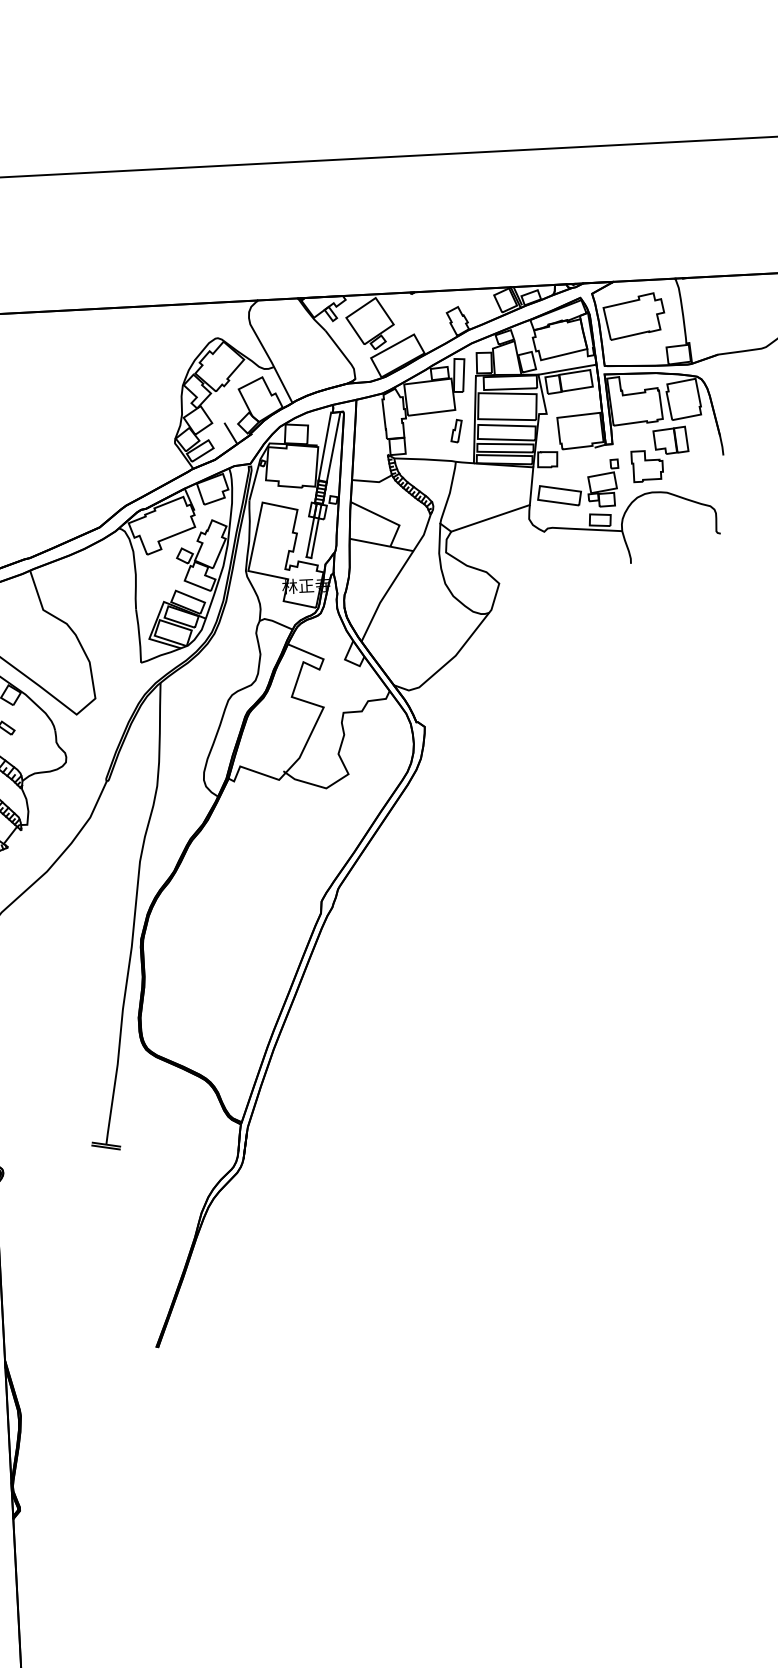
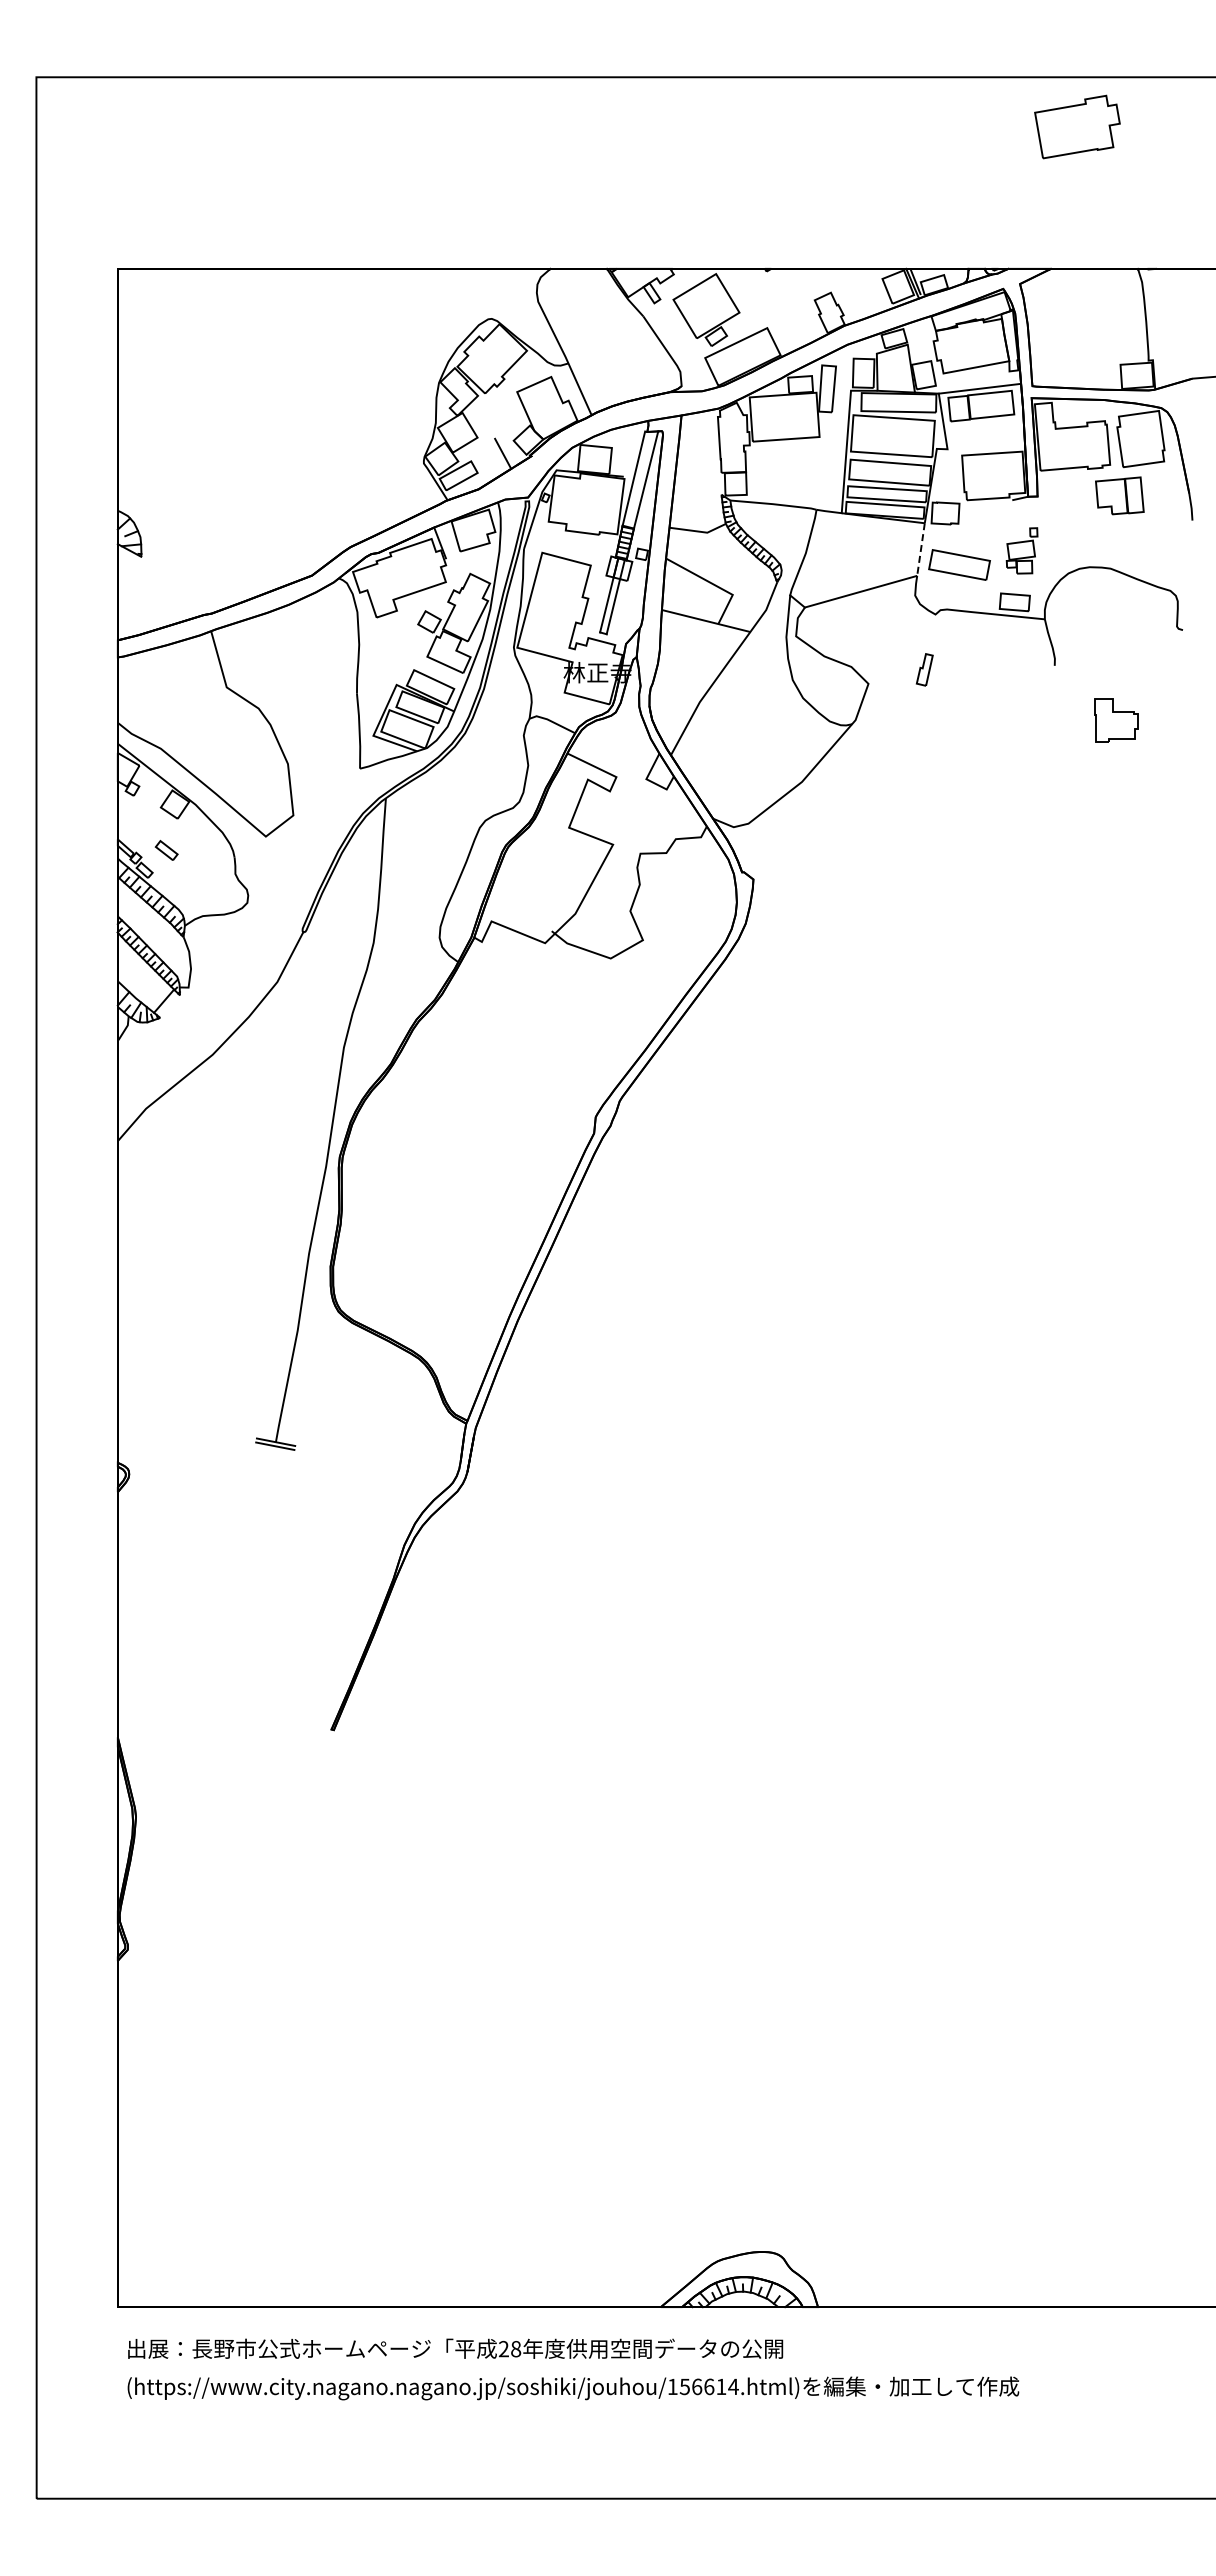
part: (634, 316) -> (1077, 126), moved
part: (456, 430) -> (924, 669), moved
part: (647, 466) -> (1116, 720), moved
part: (603, 483) -> (1021, 550), size x0.7
line: (531, 486) -> (921, 549), solid -> dashed

